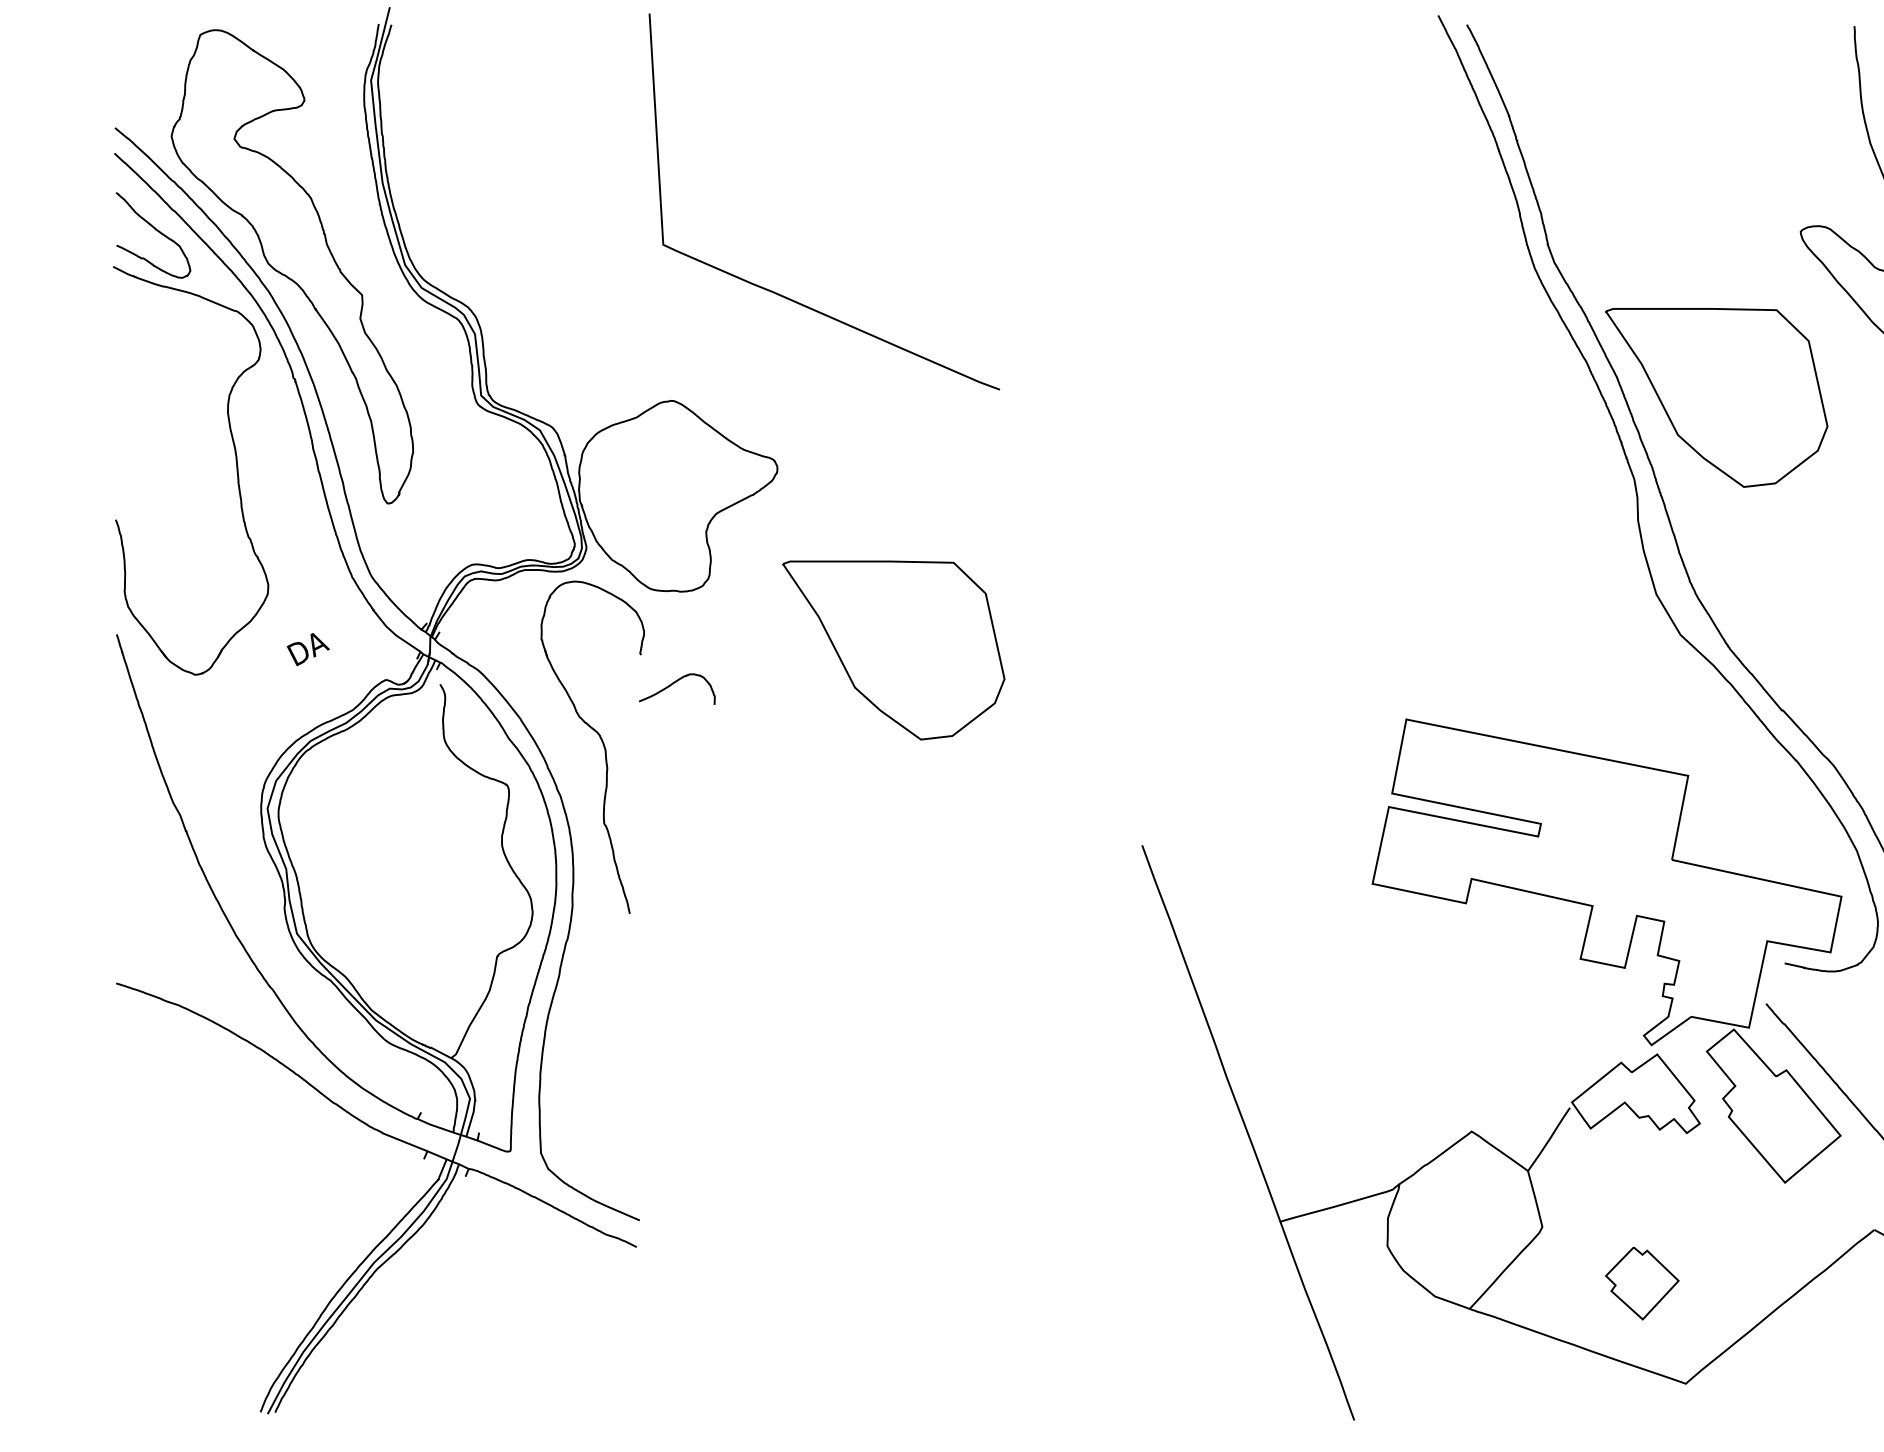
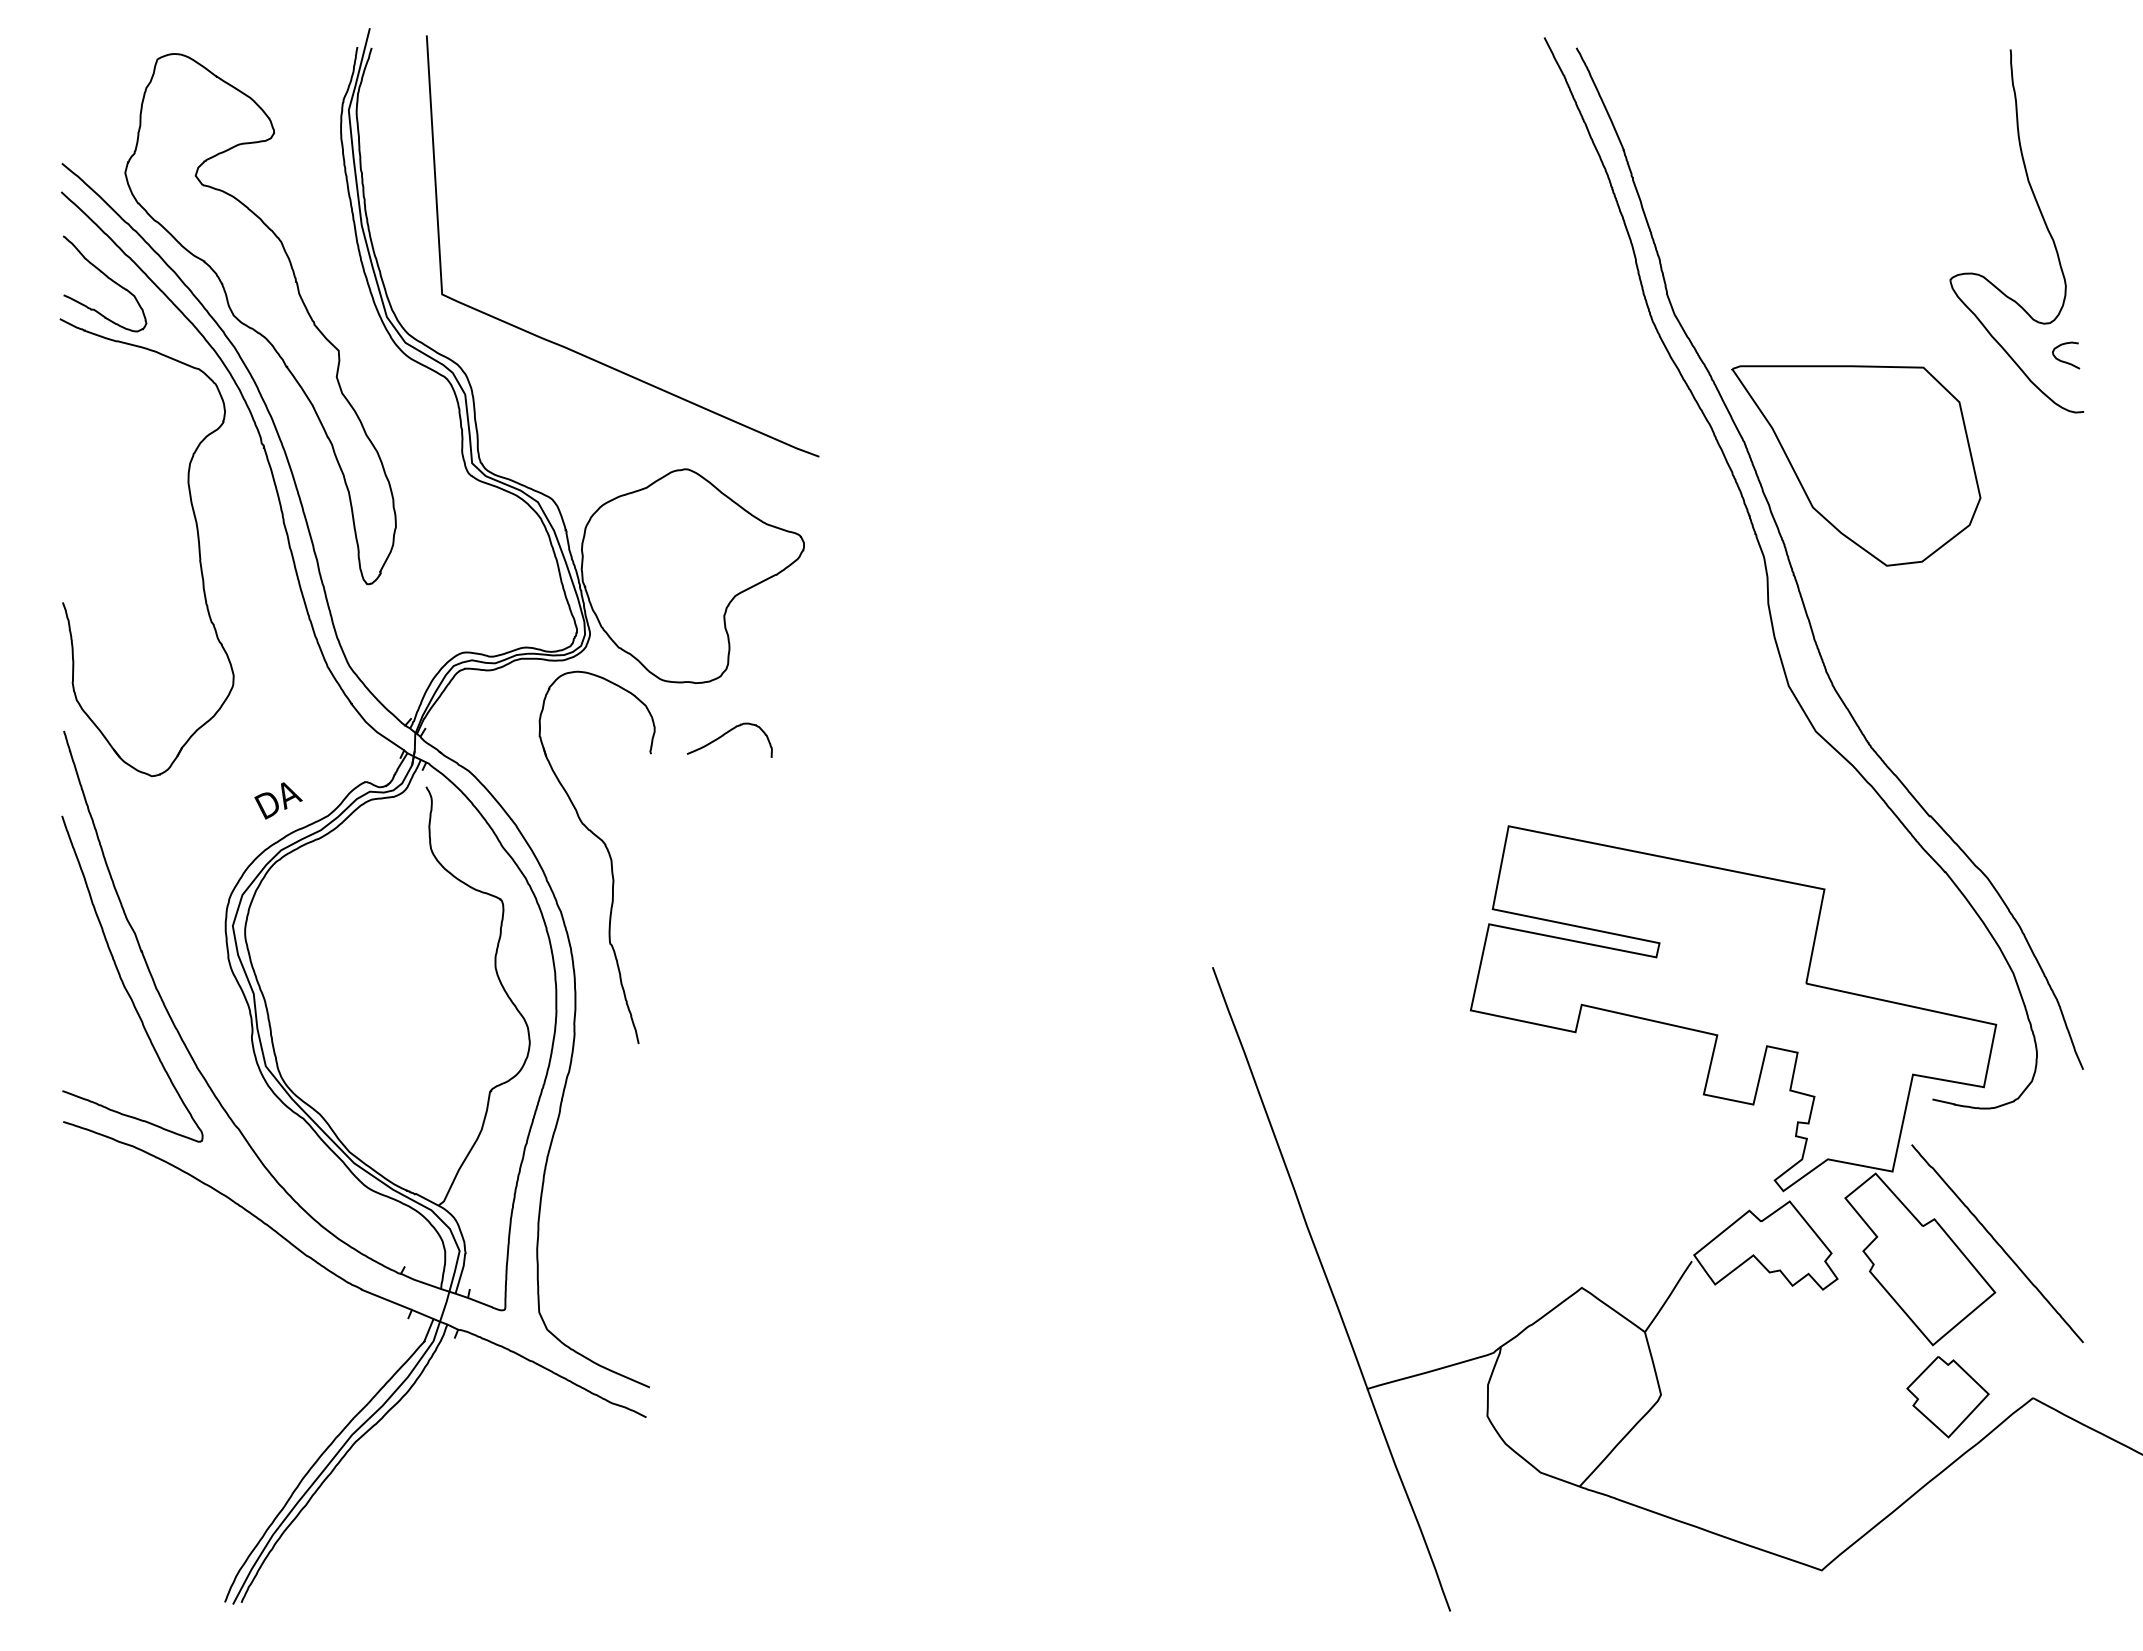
curve: (784, 295) -> (577, 351), moved
text: (308, 649) -> (278, 800), moved
part: (893, 650) -> (934, 748), removed
curve: (675, 683) -> (727, 733), moved
curve: (170, 859) -> (124, 983), added
part: (1641, 1283) -> (1947, 1397), moved

